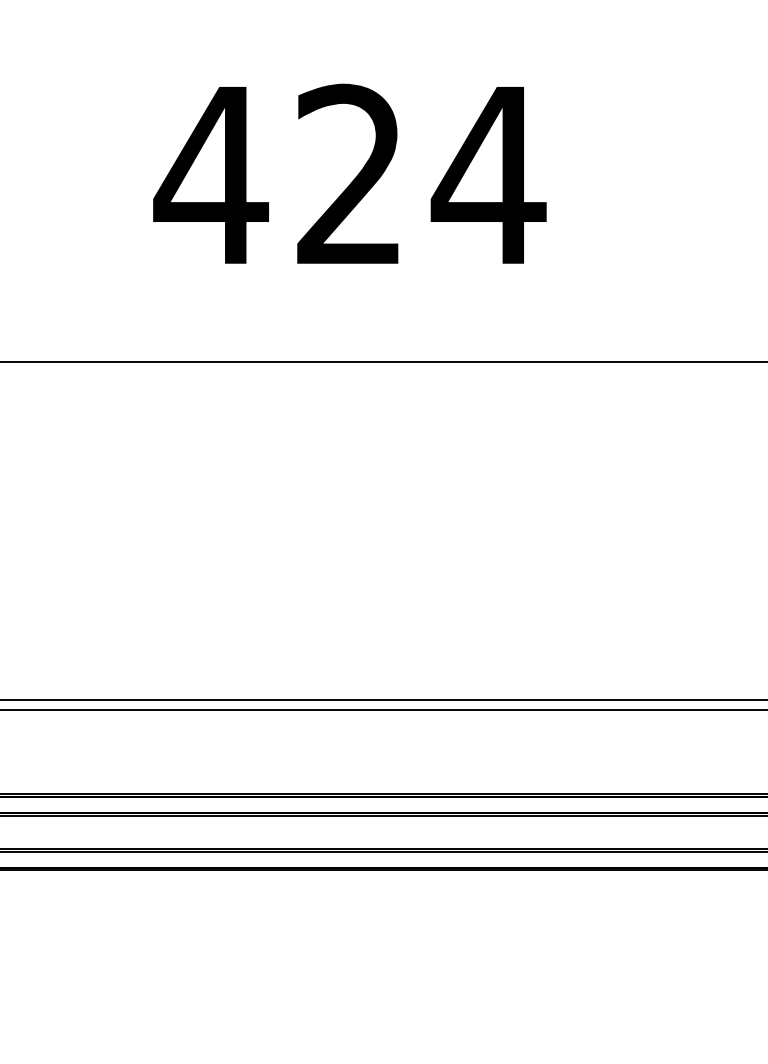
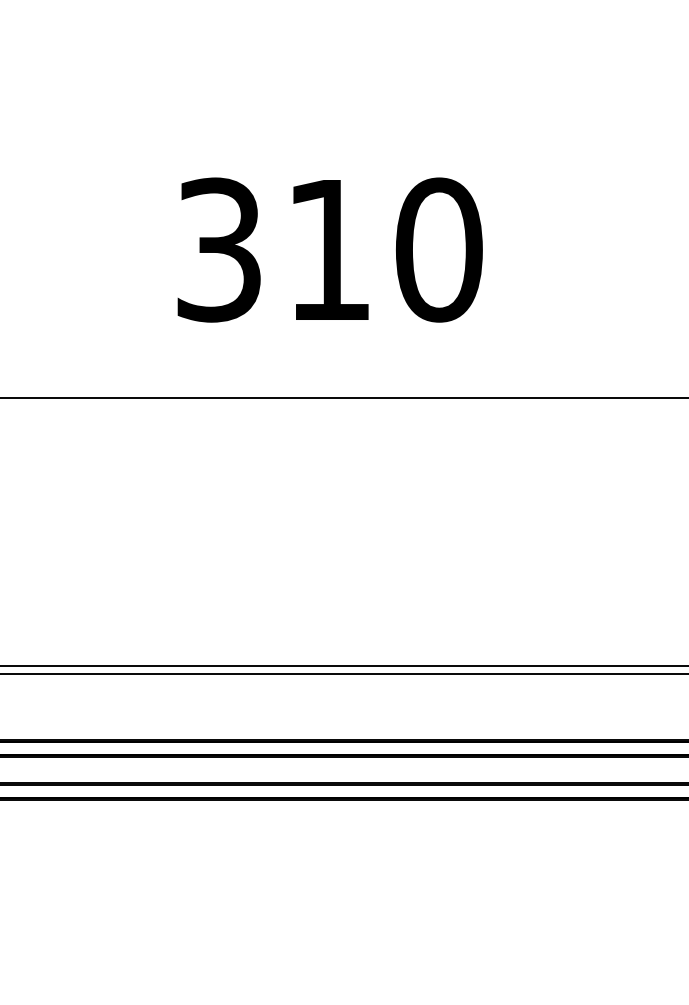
text: (349, 174) -> (328, 249), 424 -> 310

